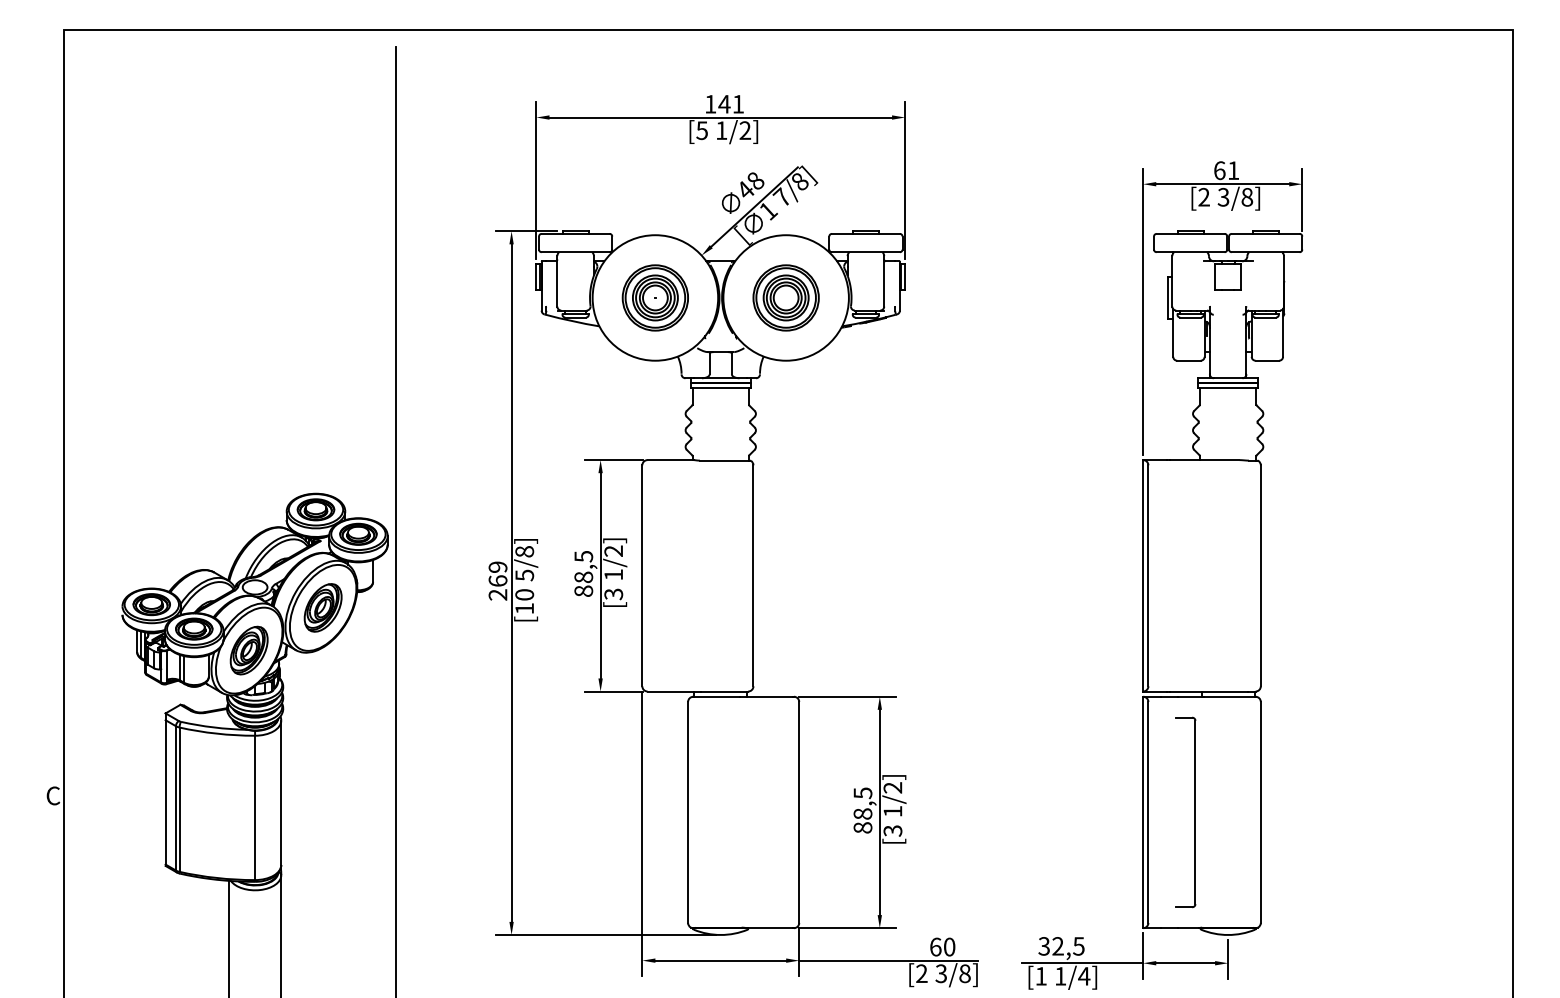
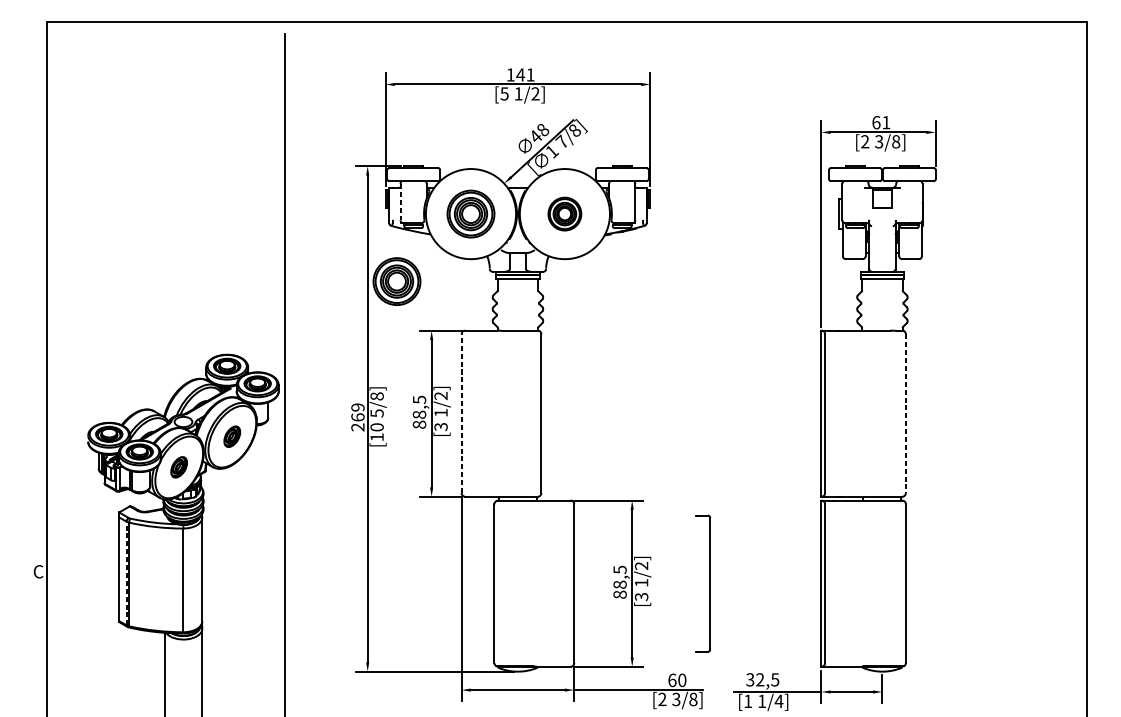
line: (557, 281) -> (400, 202), solid -> dashed
part: (785, 297) -> (564, 213), size x0.7
part: (551, 391) -> (396, 281), added
line: (642, 575) -> (461, 413), solid -> dashed
line: (1260, 576) -> (905, 414), solid -> dashed
part: (322, 607) -> (231, 436), size x0.6
part: (248, 650) -> (178, 467), size x0.6
line: (175, 797) -> (126, 572), solid -> dashed
part: (1194, 812) -> (709, 583), moved

